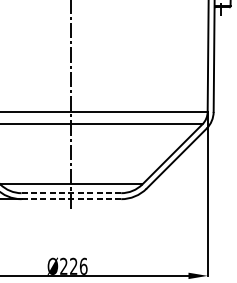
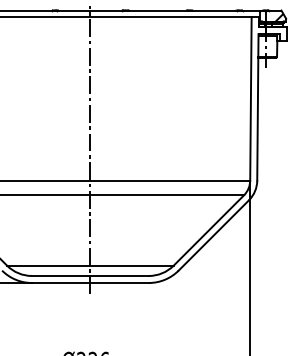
line: (71, 192) -> (90, 275), dashed -> solid
line: (71, 199) -> (90, 283), dashed -> solid

